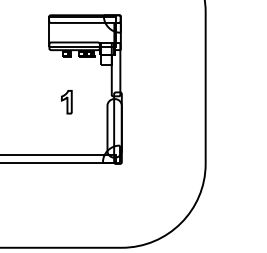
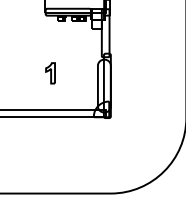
part: (66, 102) -> (50, 73), moved

